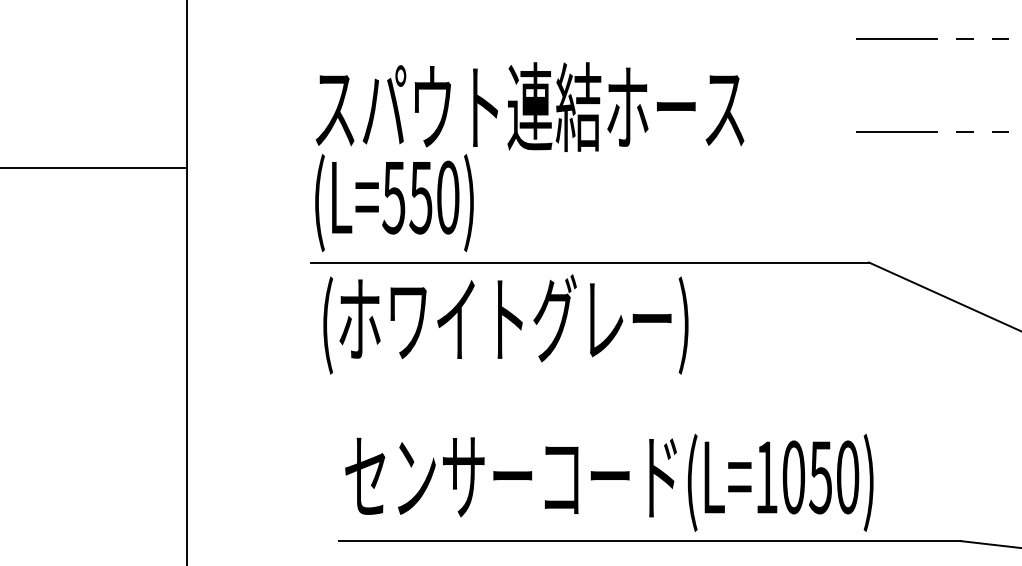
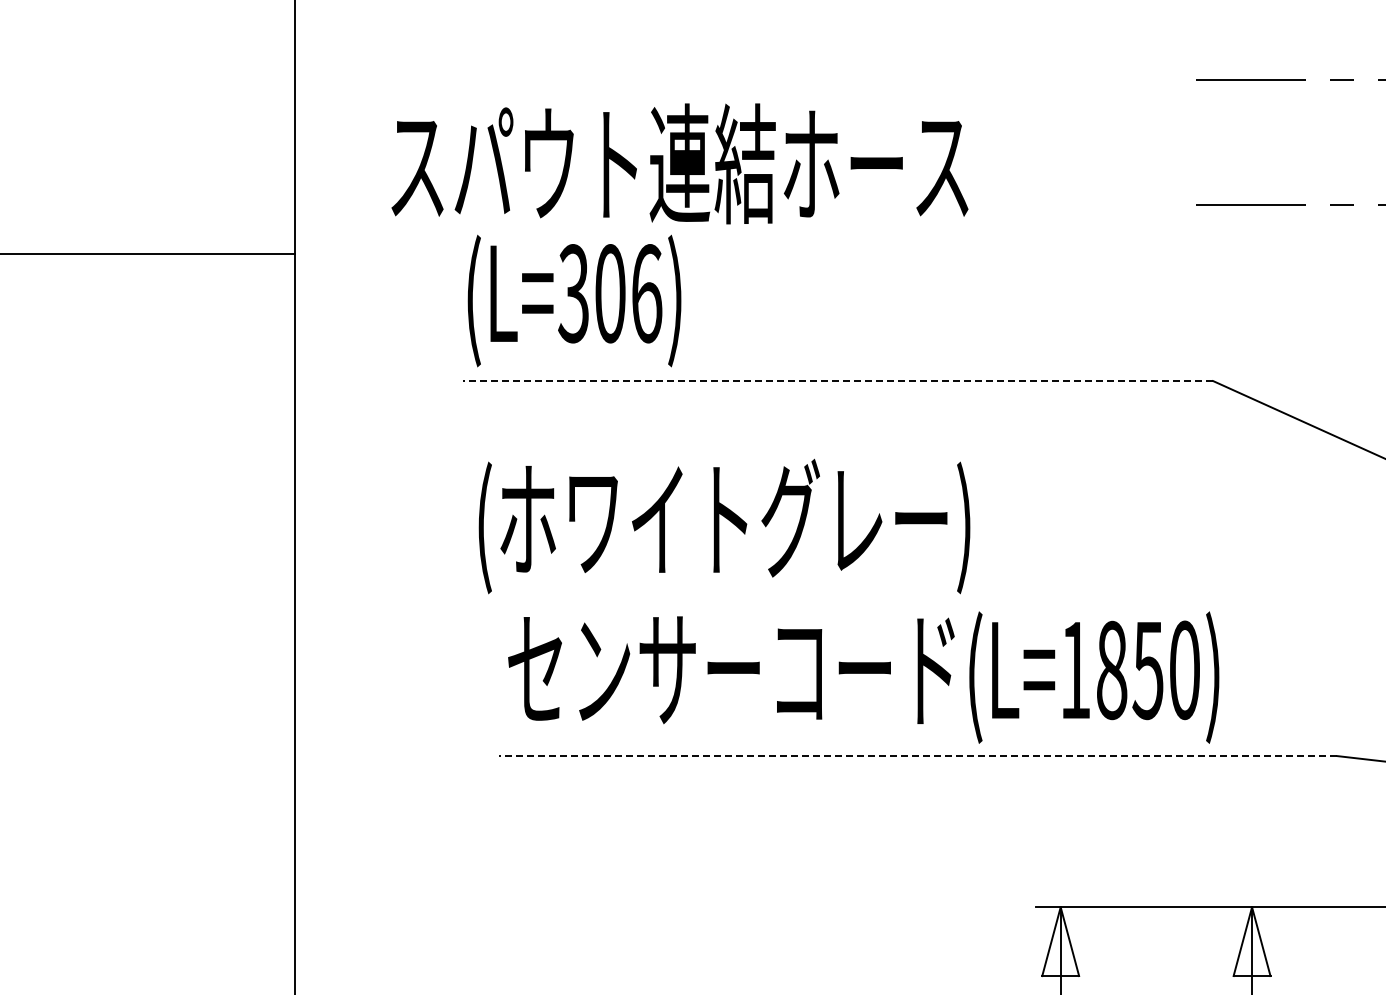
text: (529, 106) -> (679, 163), moved
text: (421, 197) -> (610, 293), (L=550) -> (L=306)
line: (589, 262) -> (837, 381), solid -> dashed
text: (505, 324) -> (724, 526), moved
text: (794, 476) -> (1112, 669), (L=1050) -> (L=1850)
line: (650, 541) -> (918, 756), solid -> dashed

